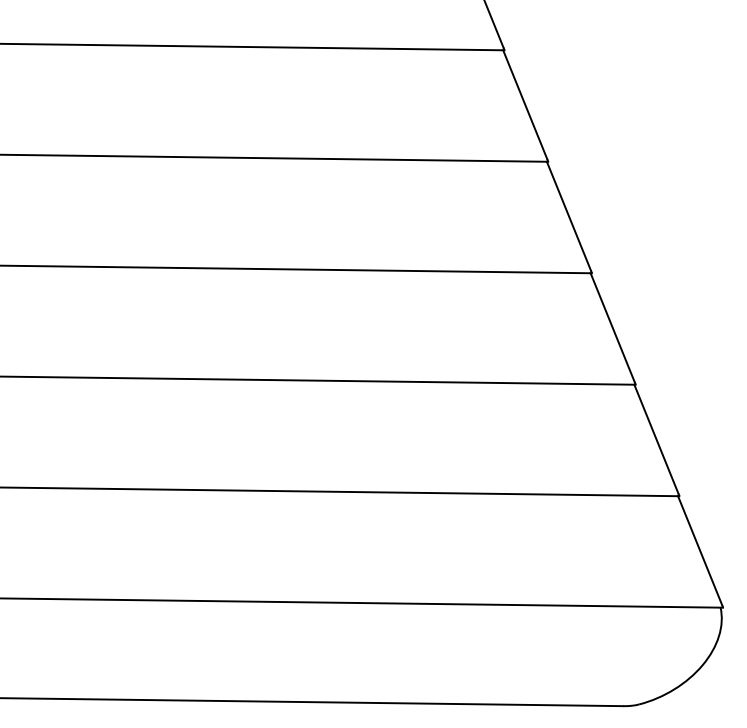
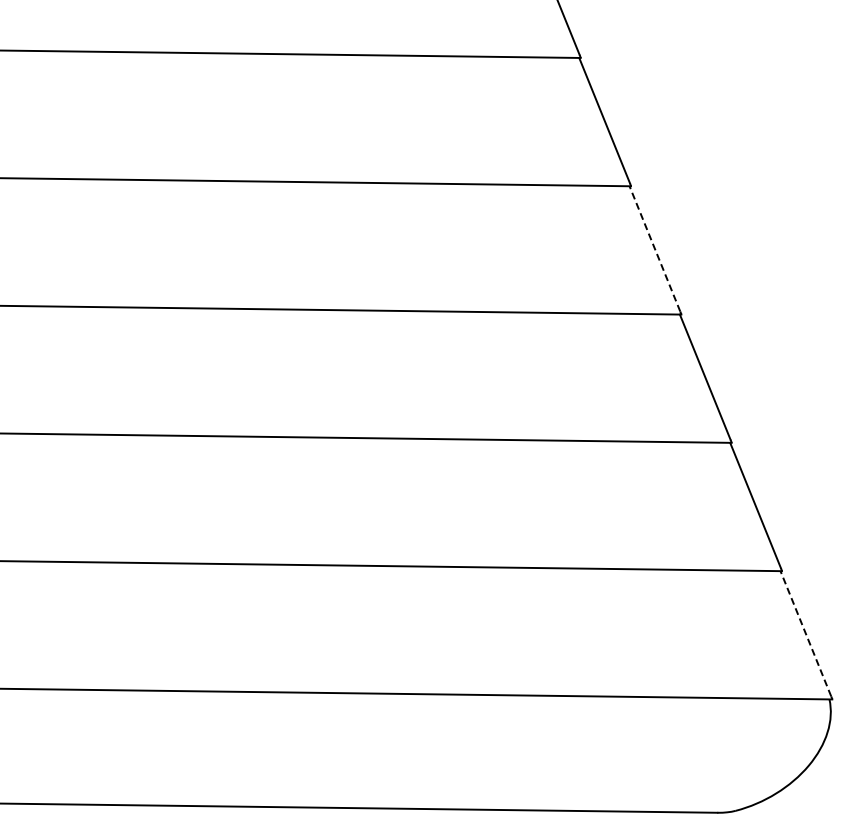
line: (568, 215) -> (654, 248), solid -> dashed
line: (699, 550) -> (805, 633), solid -> dashed

